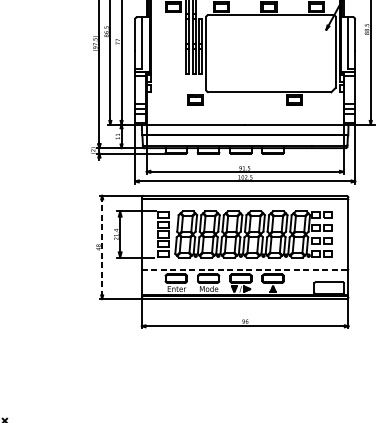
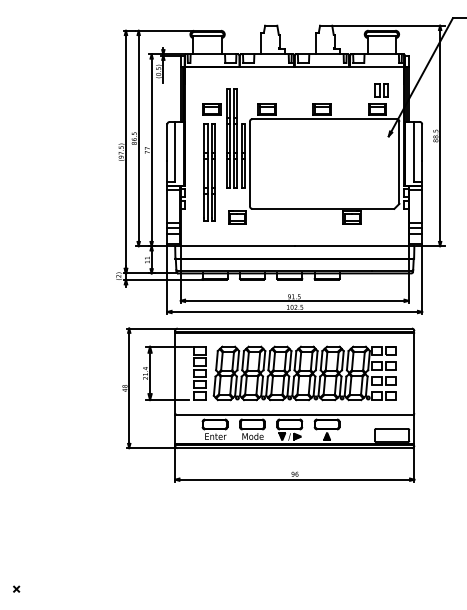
part: (171, 60) -> (209, 172), added
line: (102, 247) -> (129, 388), dashed -> solid
line: (244, 269) -> (294, 414), dashed -> solid

